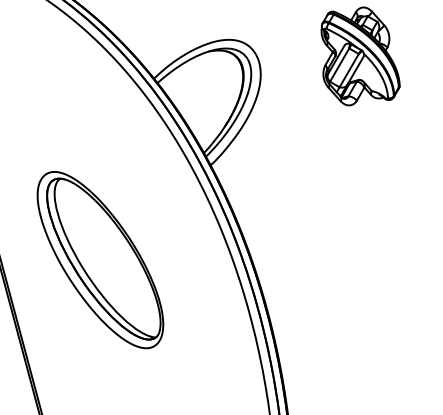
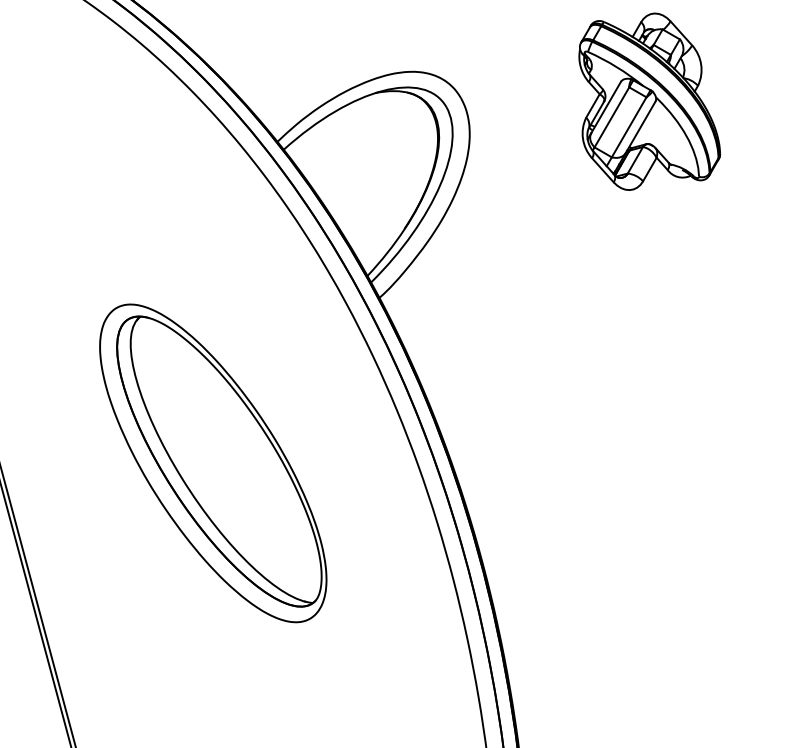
part: (100, 260) -> (213, 464), moved

